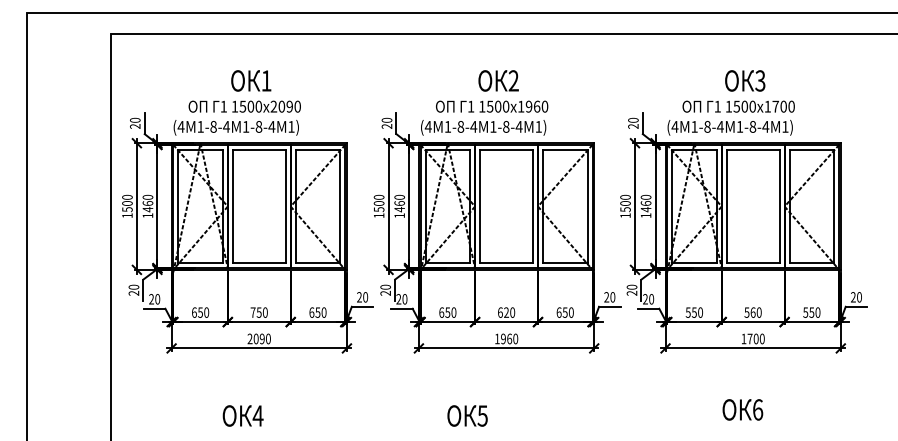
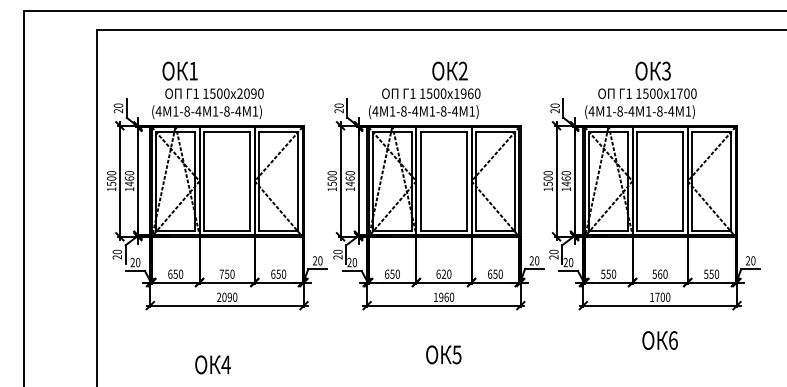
text: (250, 80) -> (179, 70), moved
text: (498, 80) -> (449, 70), moved
text: (742, 409) -> (659, 340), moved
text: (467, 415) -> (443, 354), moved

